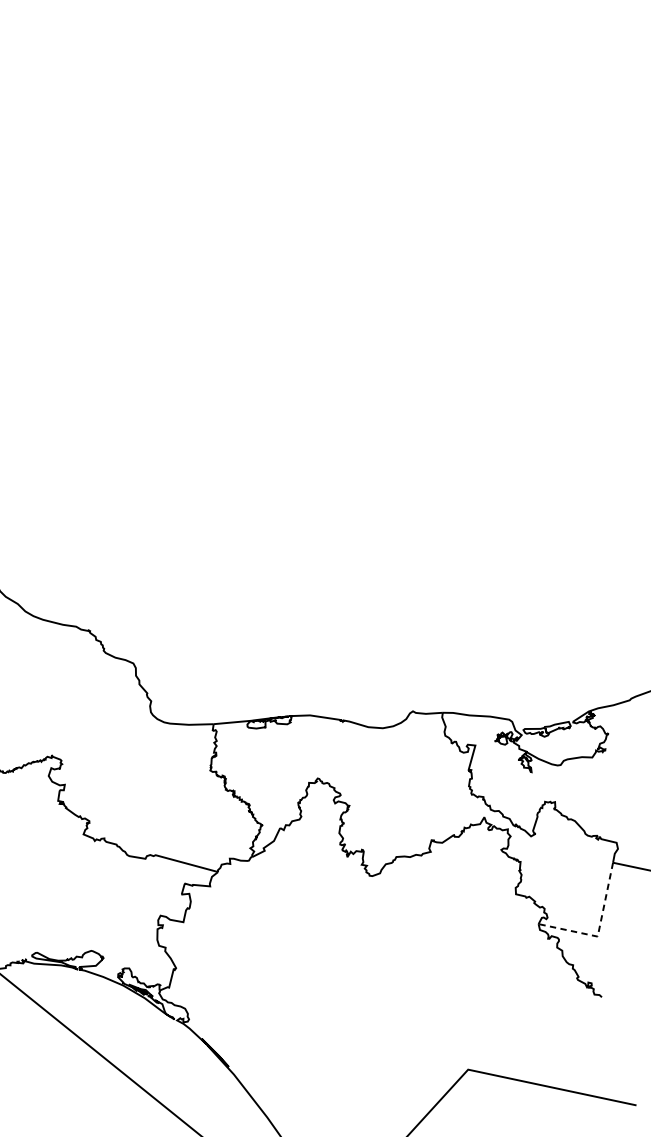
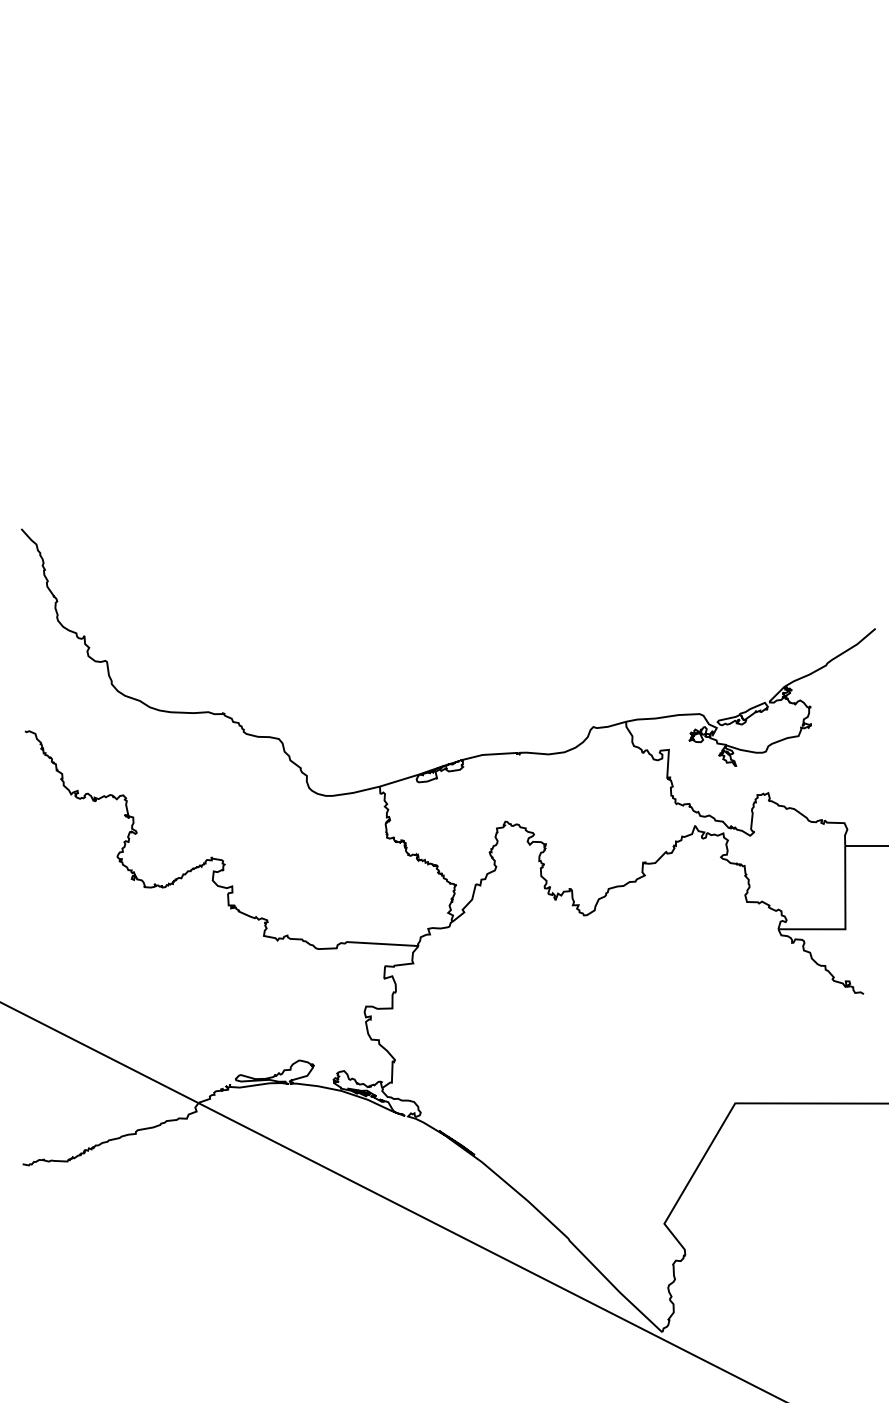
line: (599, 930) -> (845, 922), dashed -> solid

